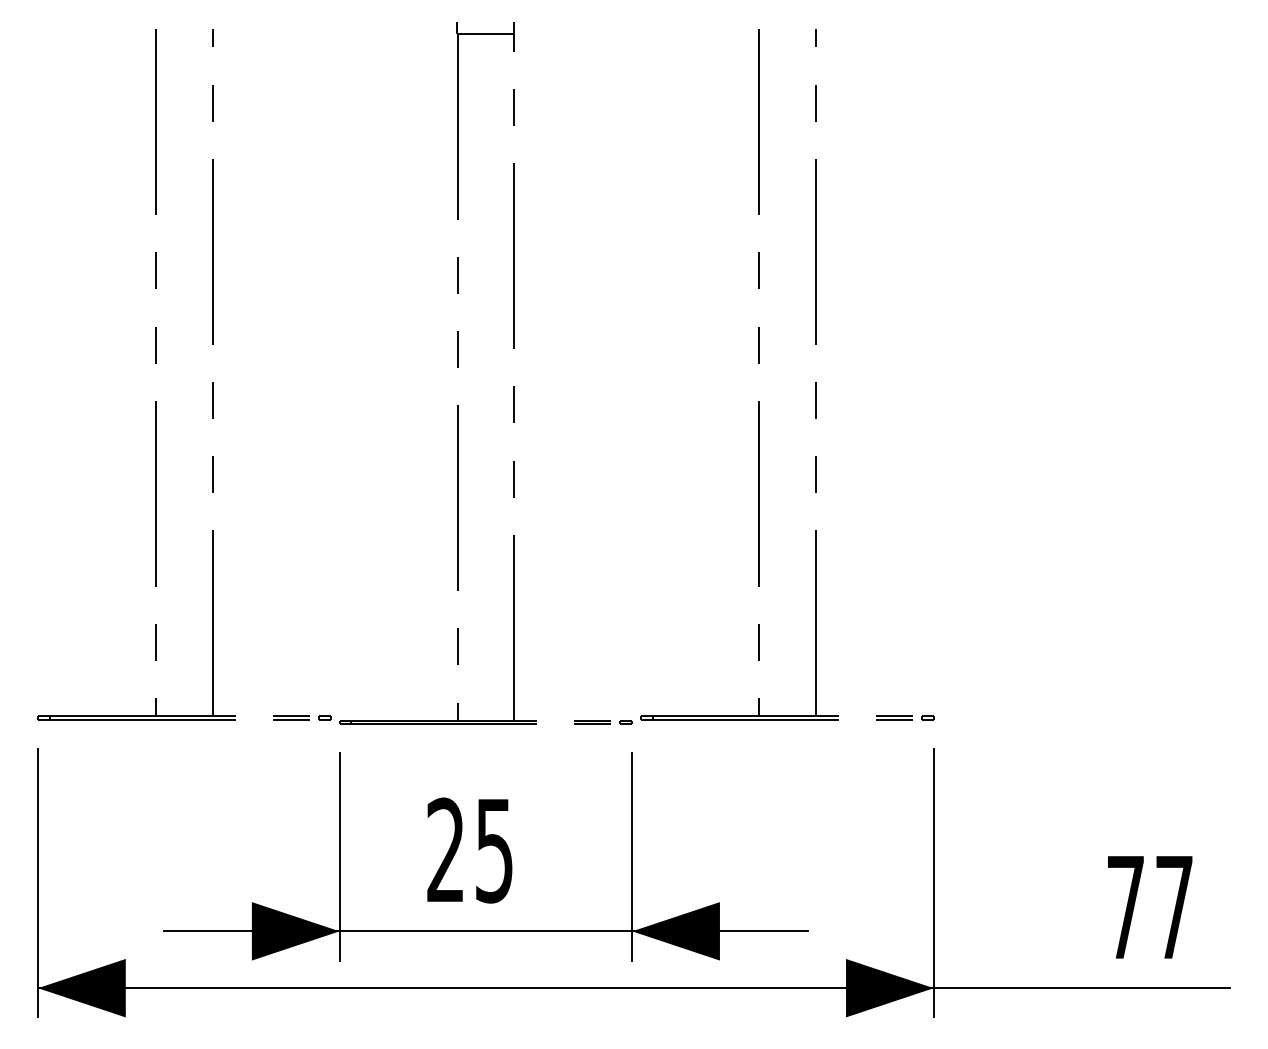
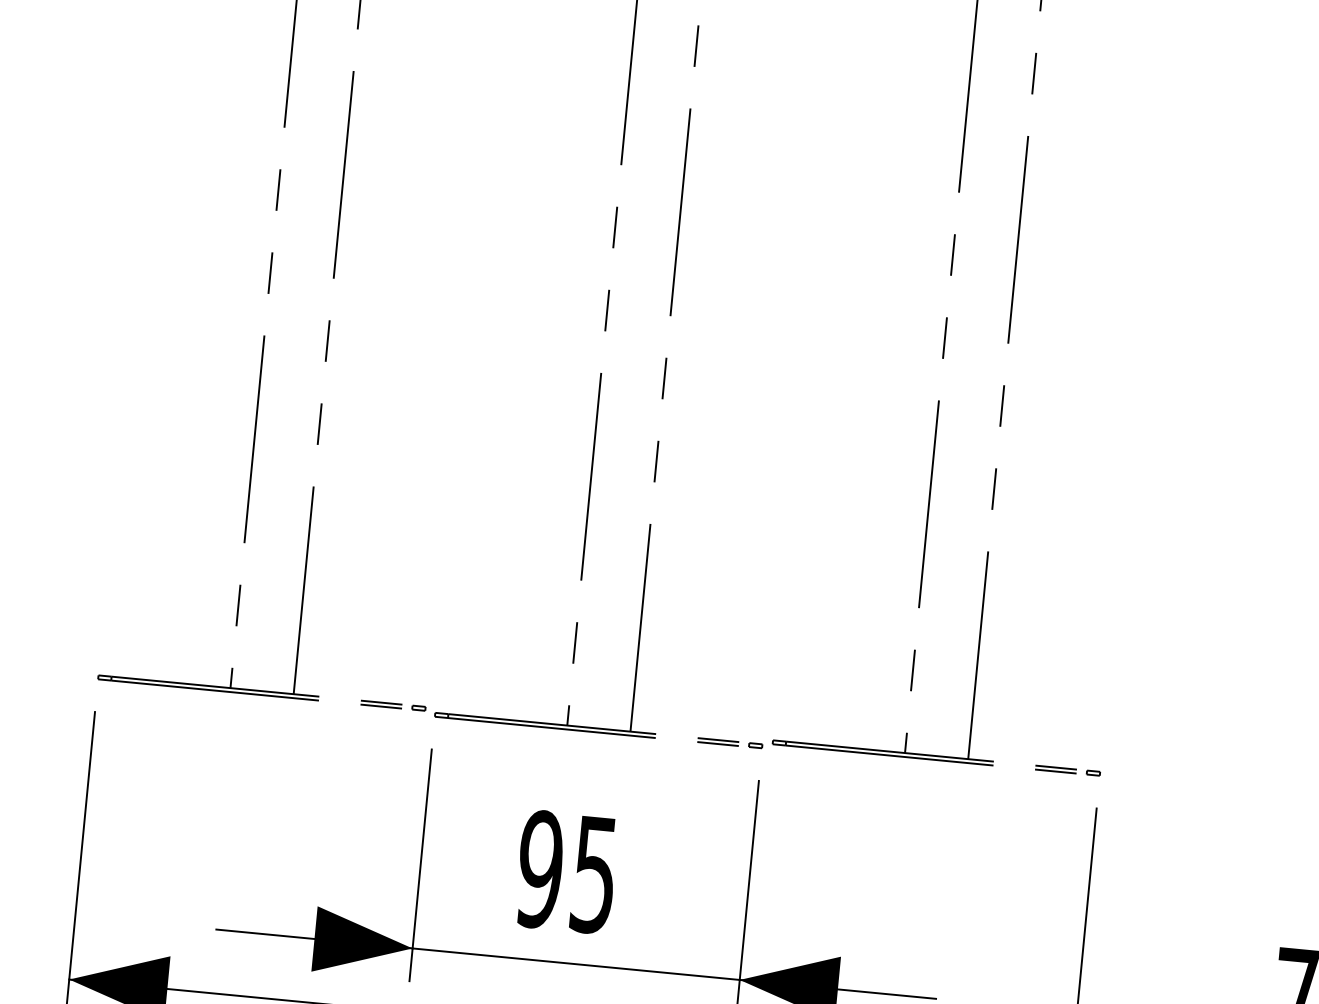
text: (445, 850) -> (539, 869), 25 -> 95

